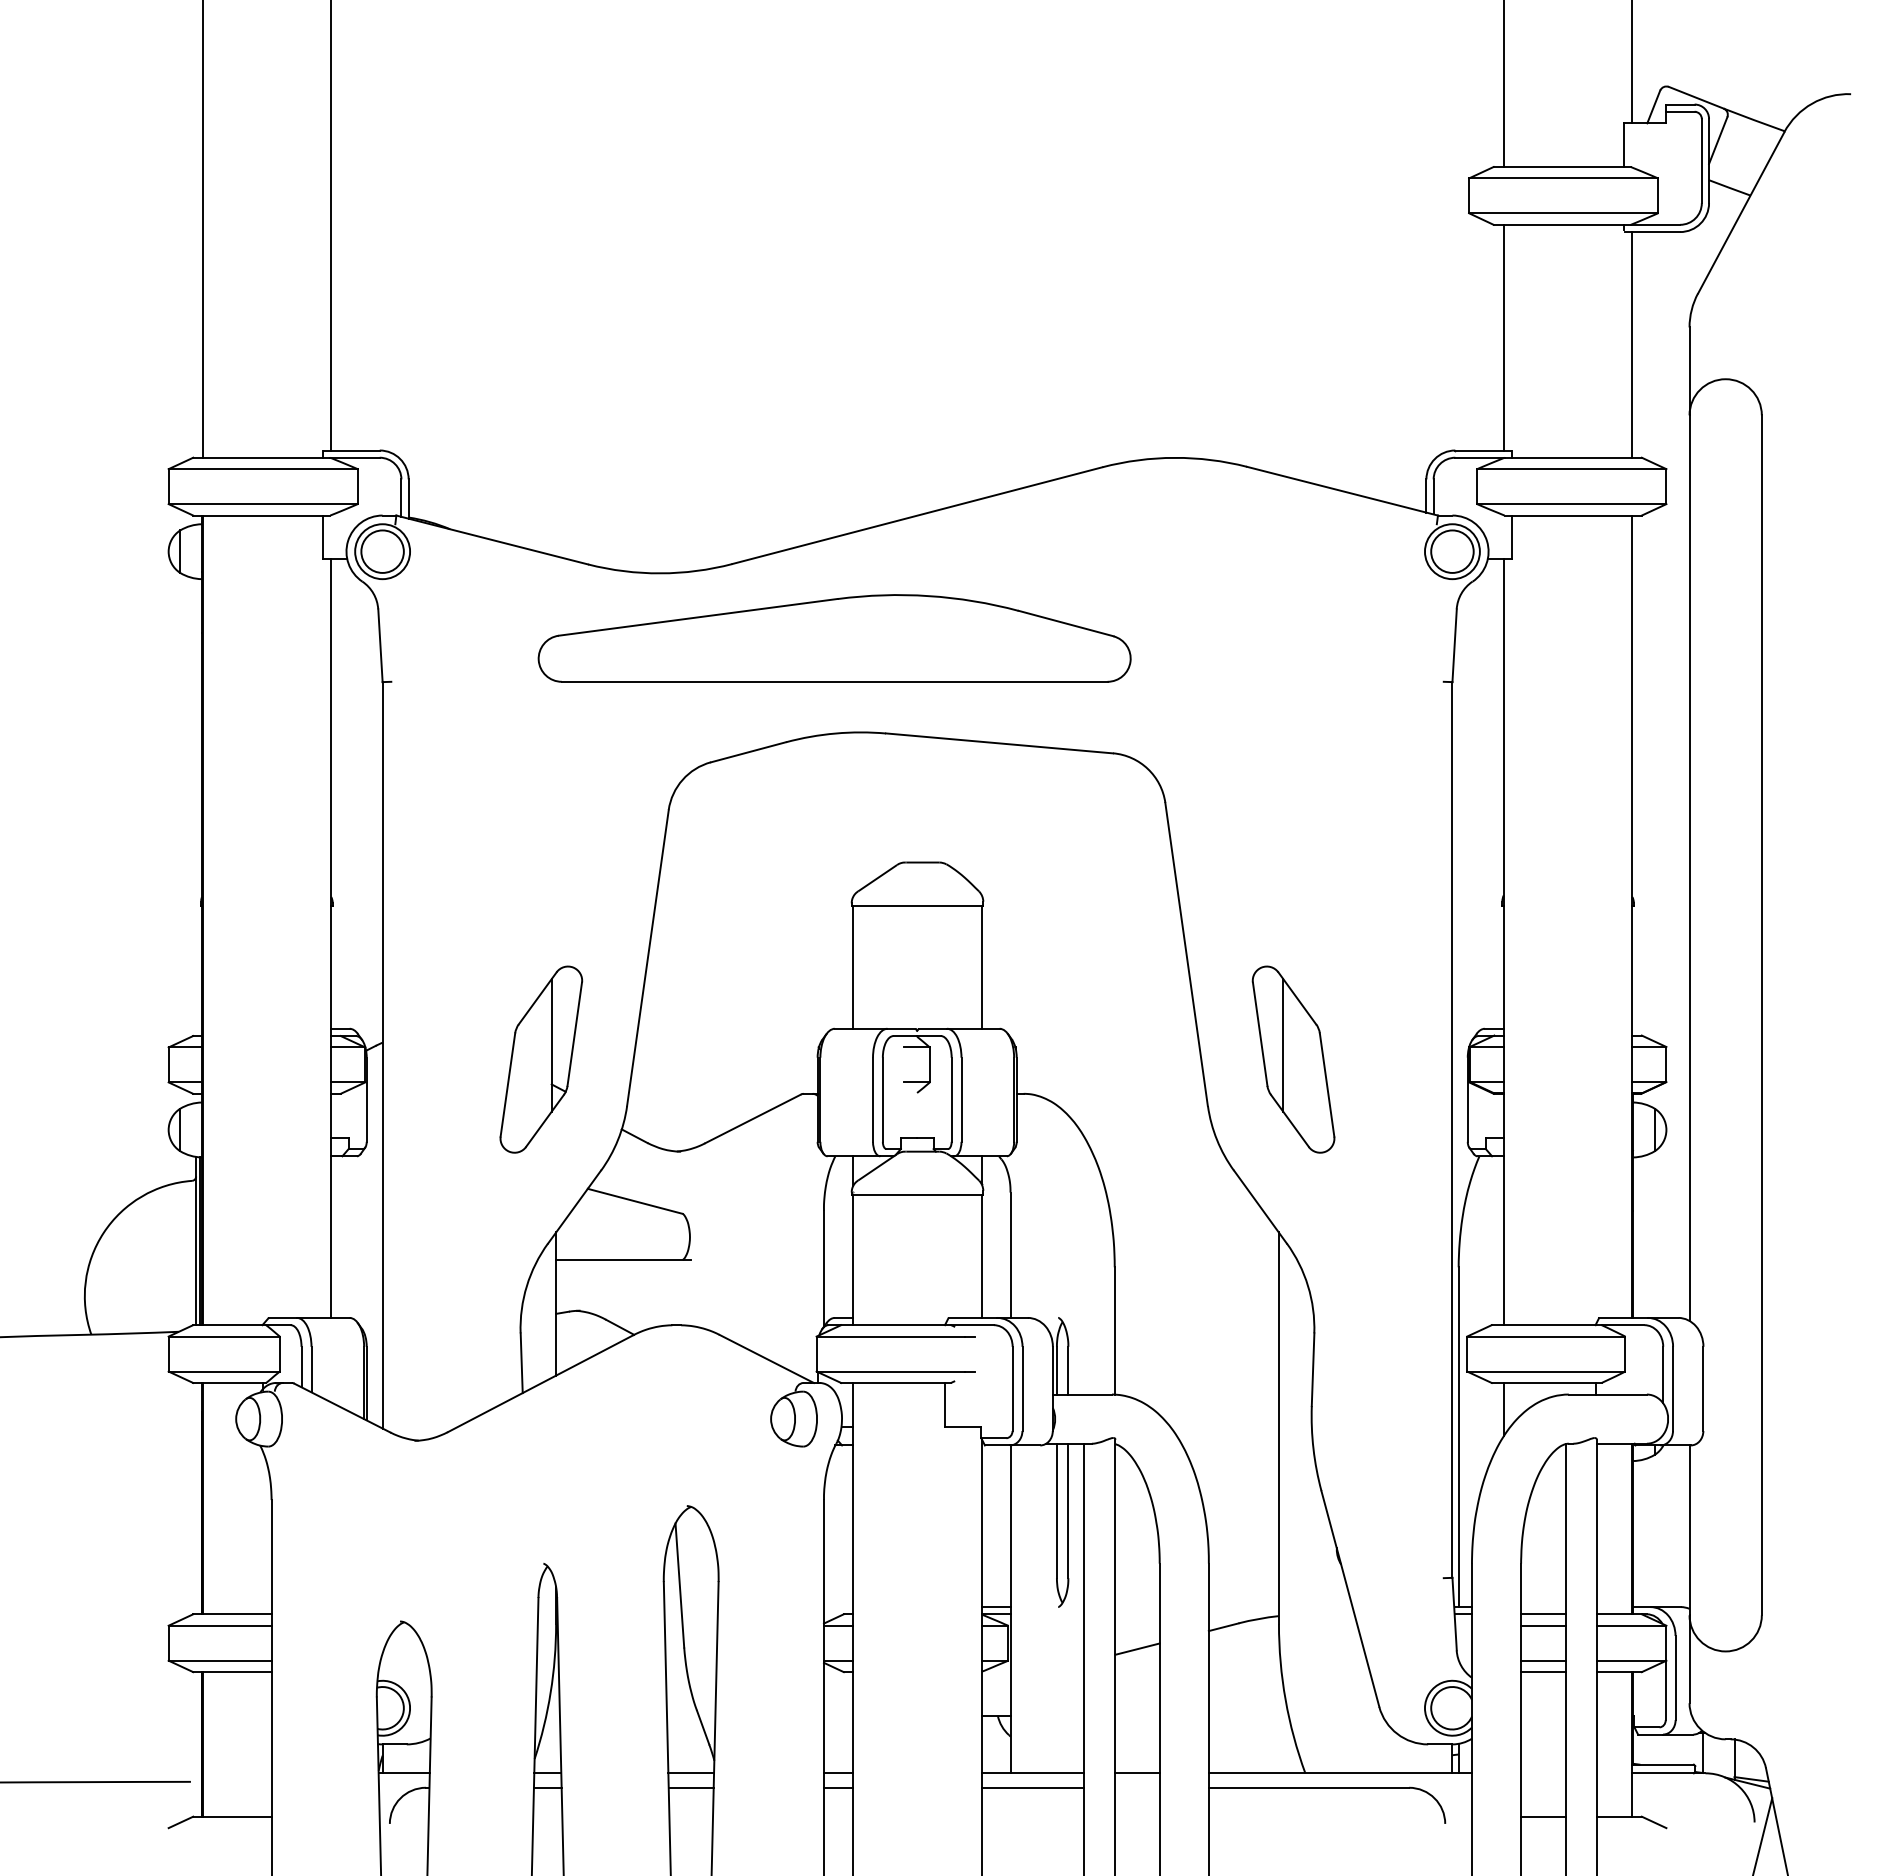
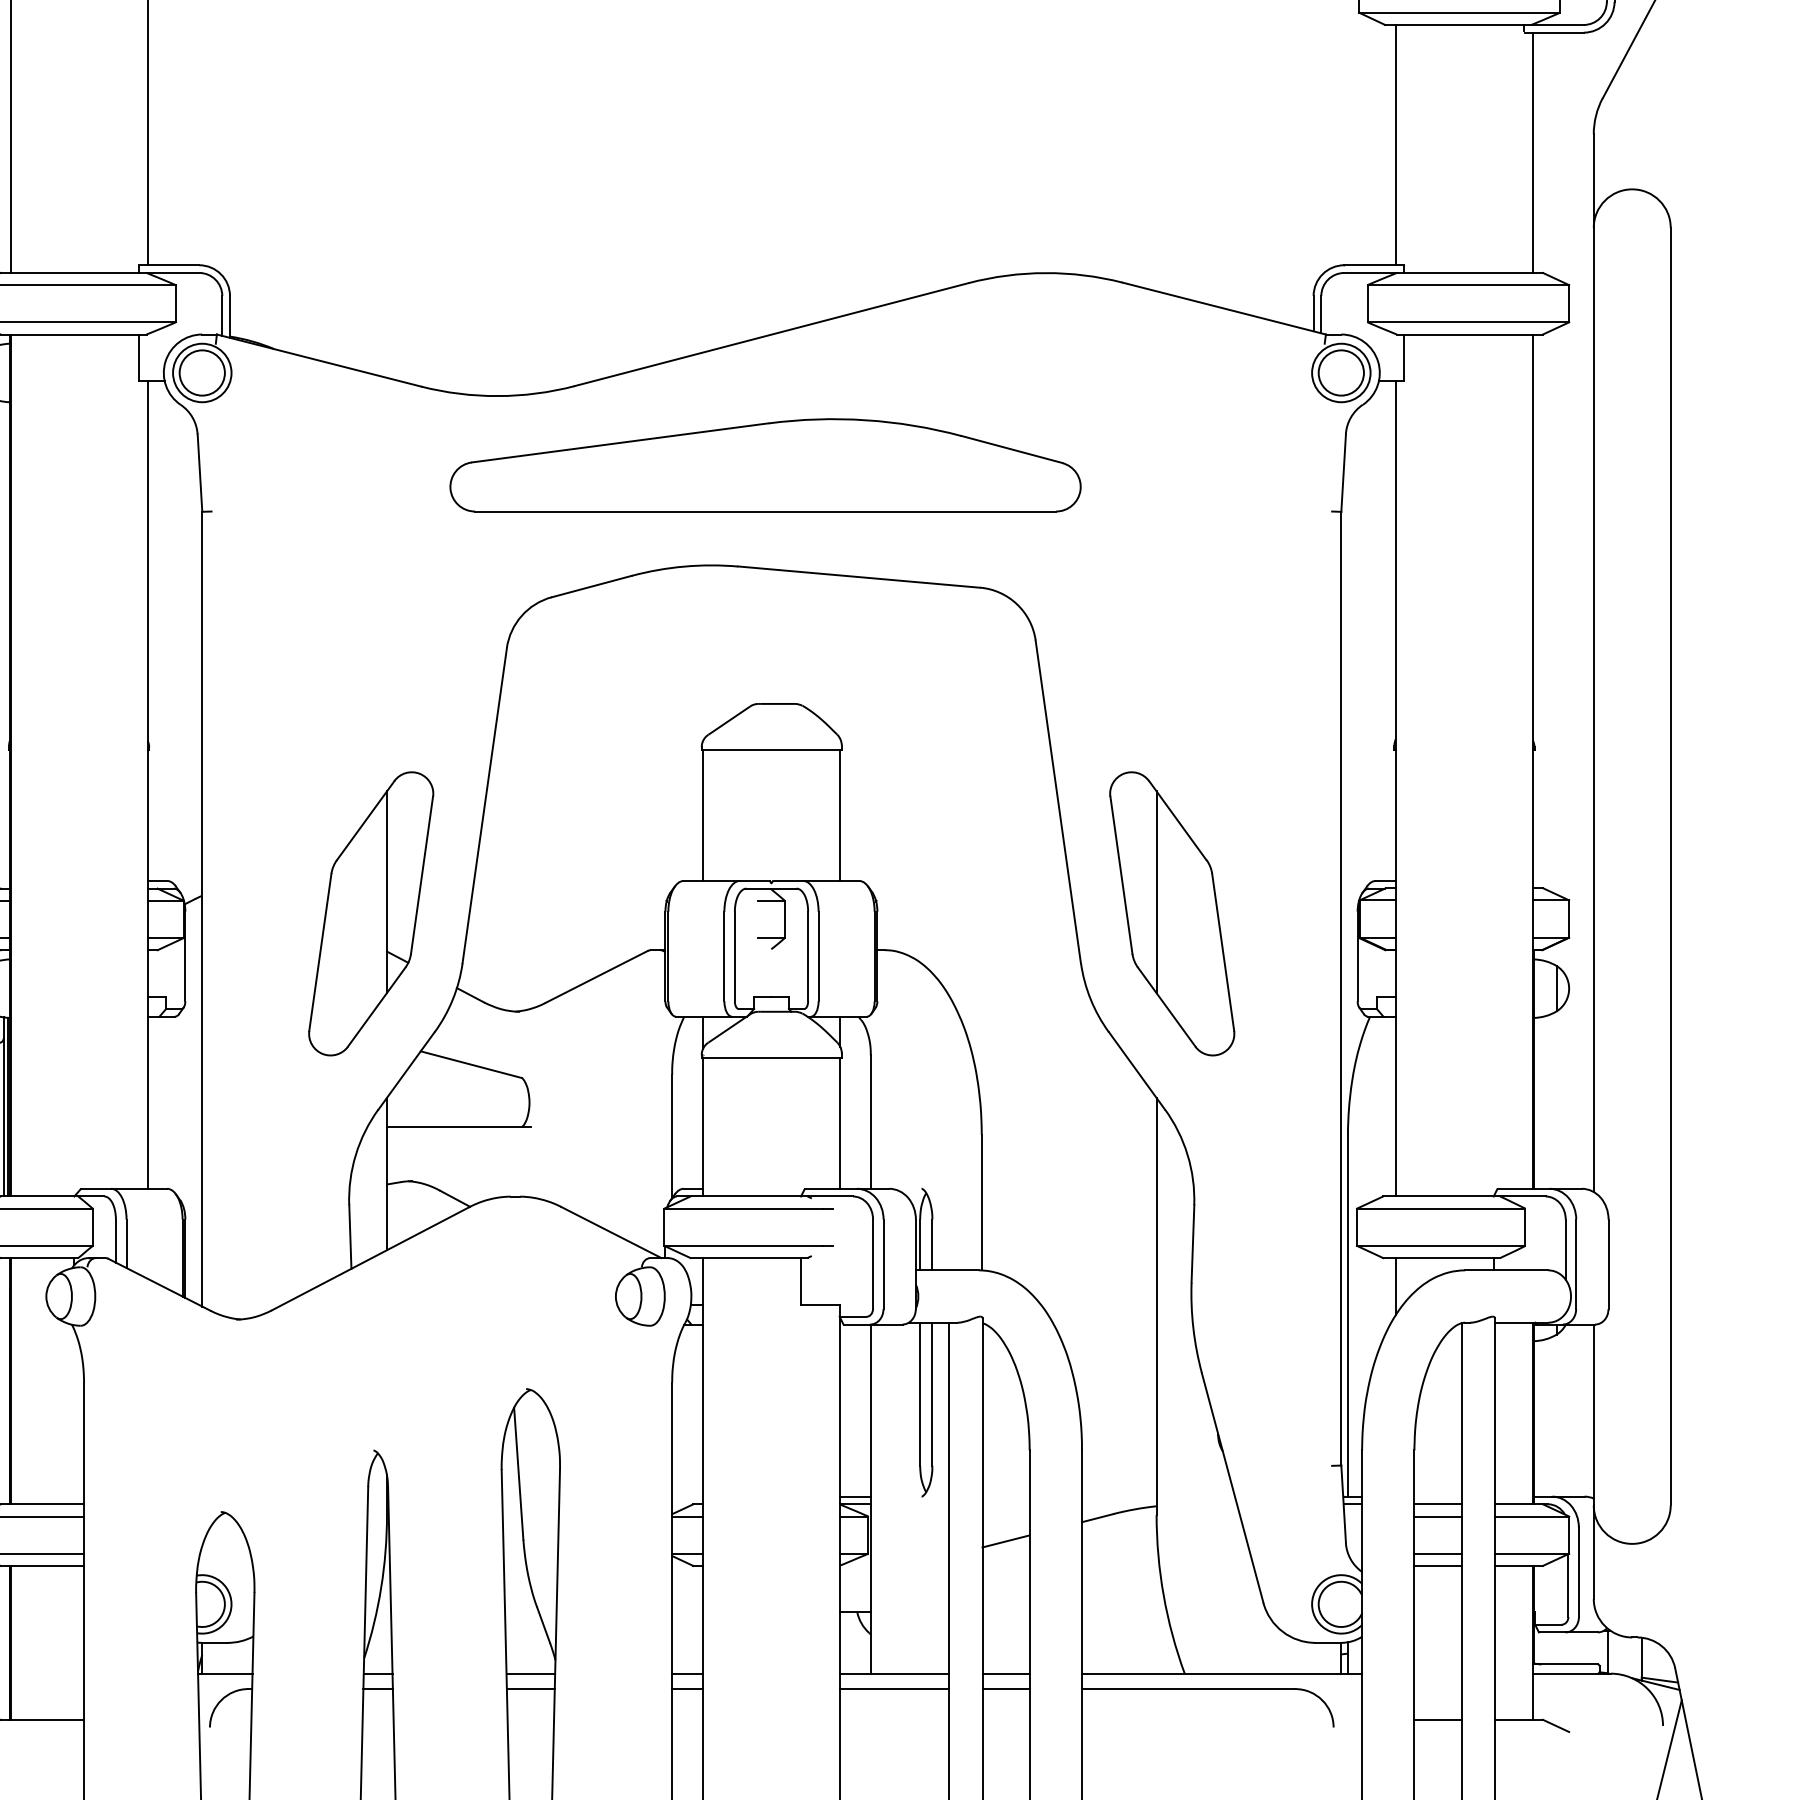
part: (834, 638) -> (765, 465), moved
part: (541, 1059) -> (371, 913), size x1.43
part: (1293, 1059) -> (1172, 913), size x1.43
line: (1137, 1787) -> (1006, 1688), added

